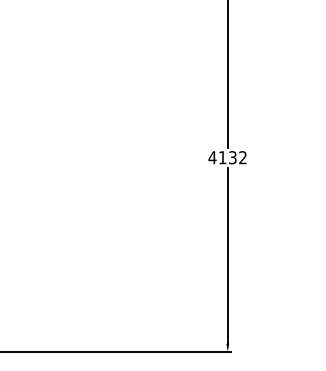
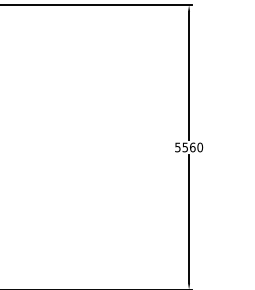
text: (227, 157) -> (188, 147), 4132 -> 5560

